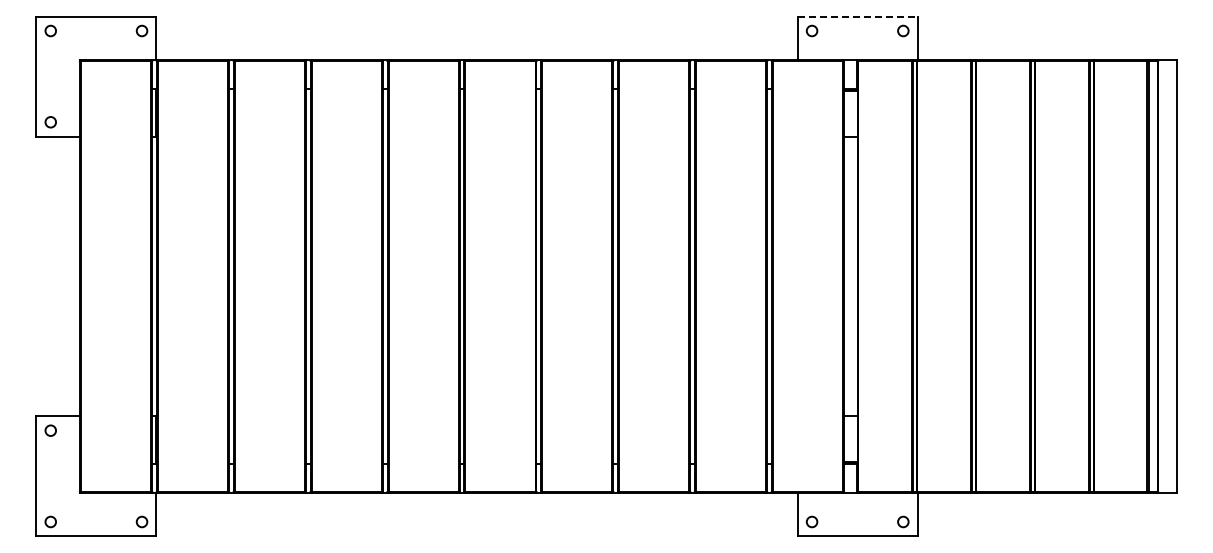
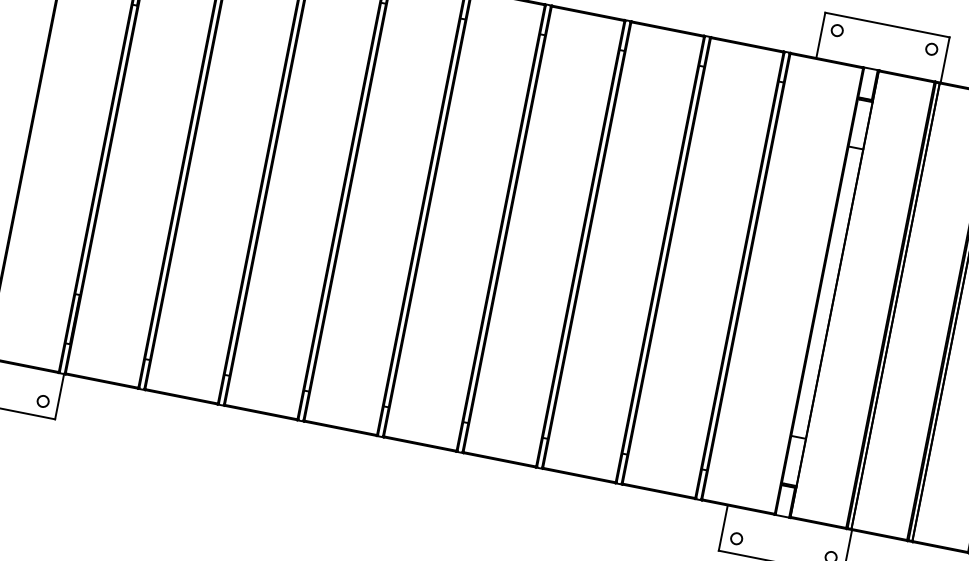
line: (858, 16) -> (888, 25), dashed -> solid

